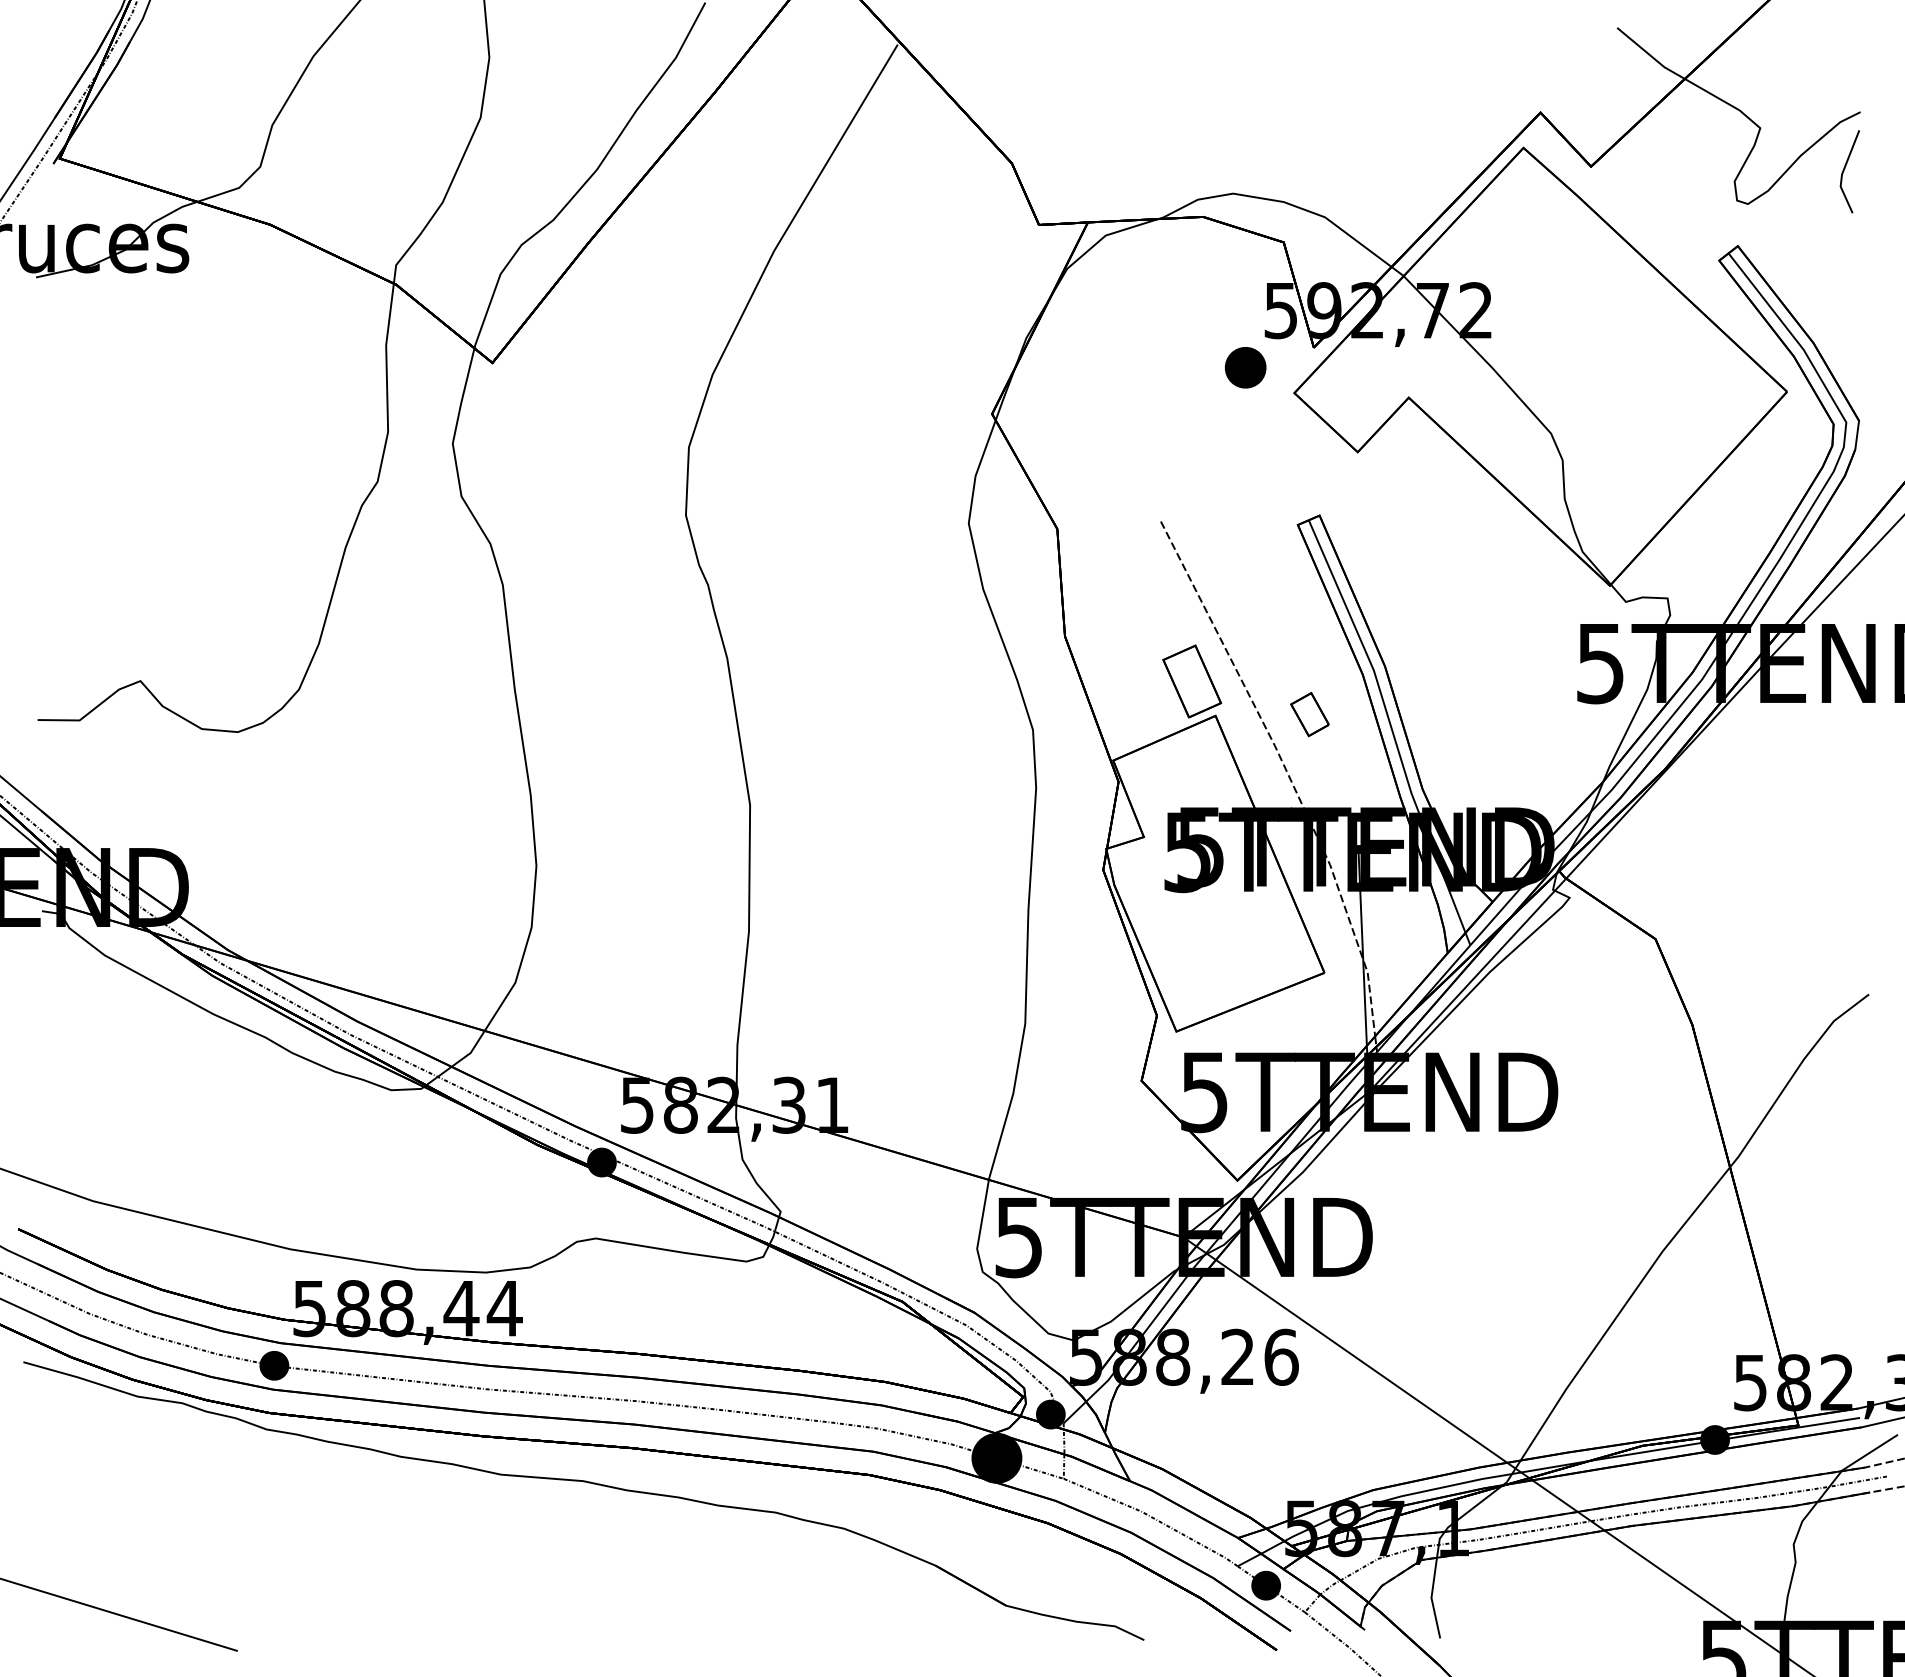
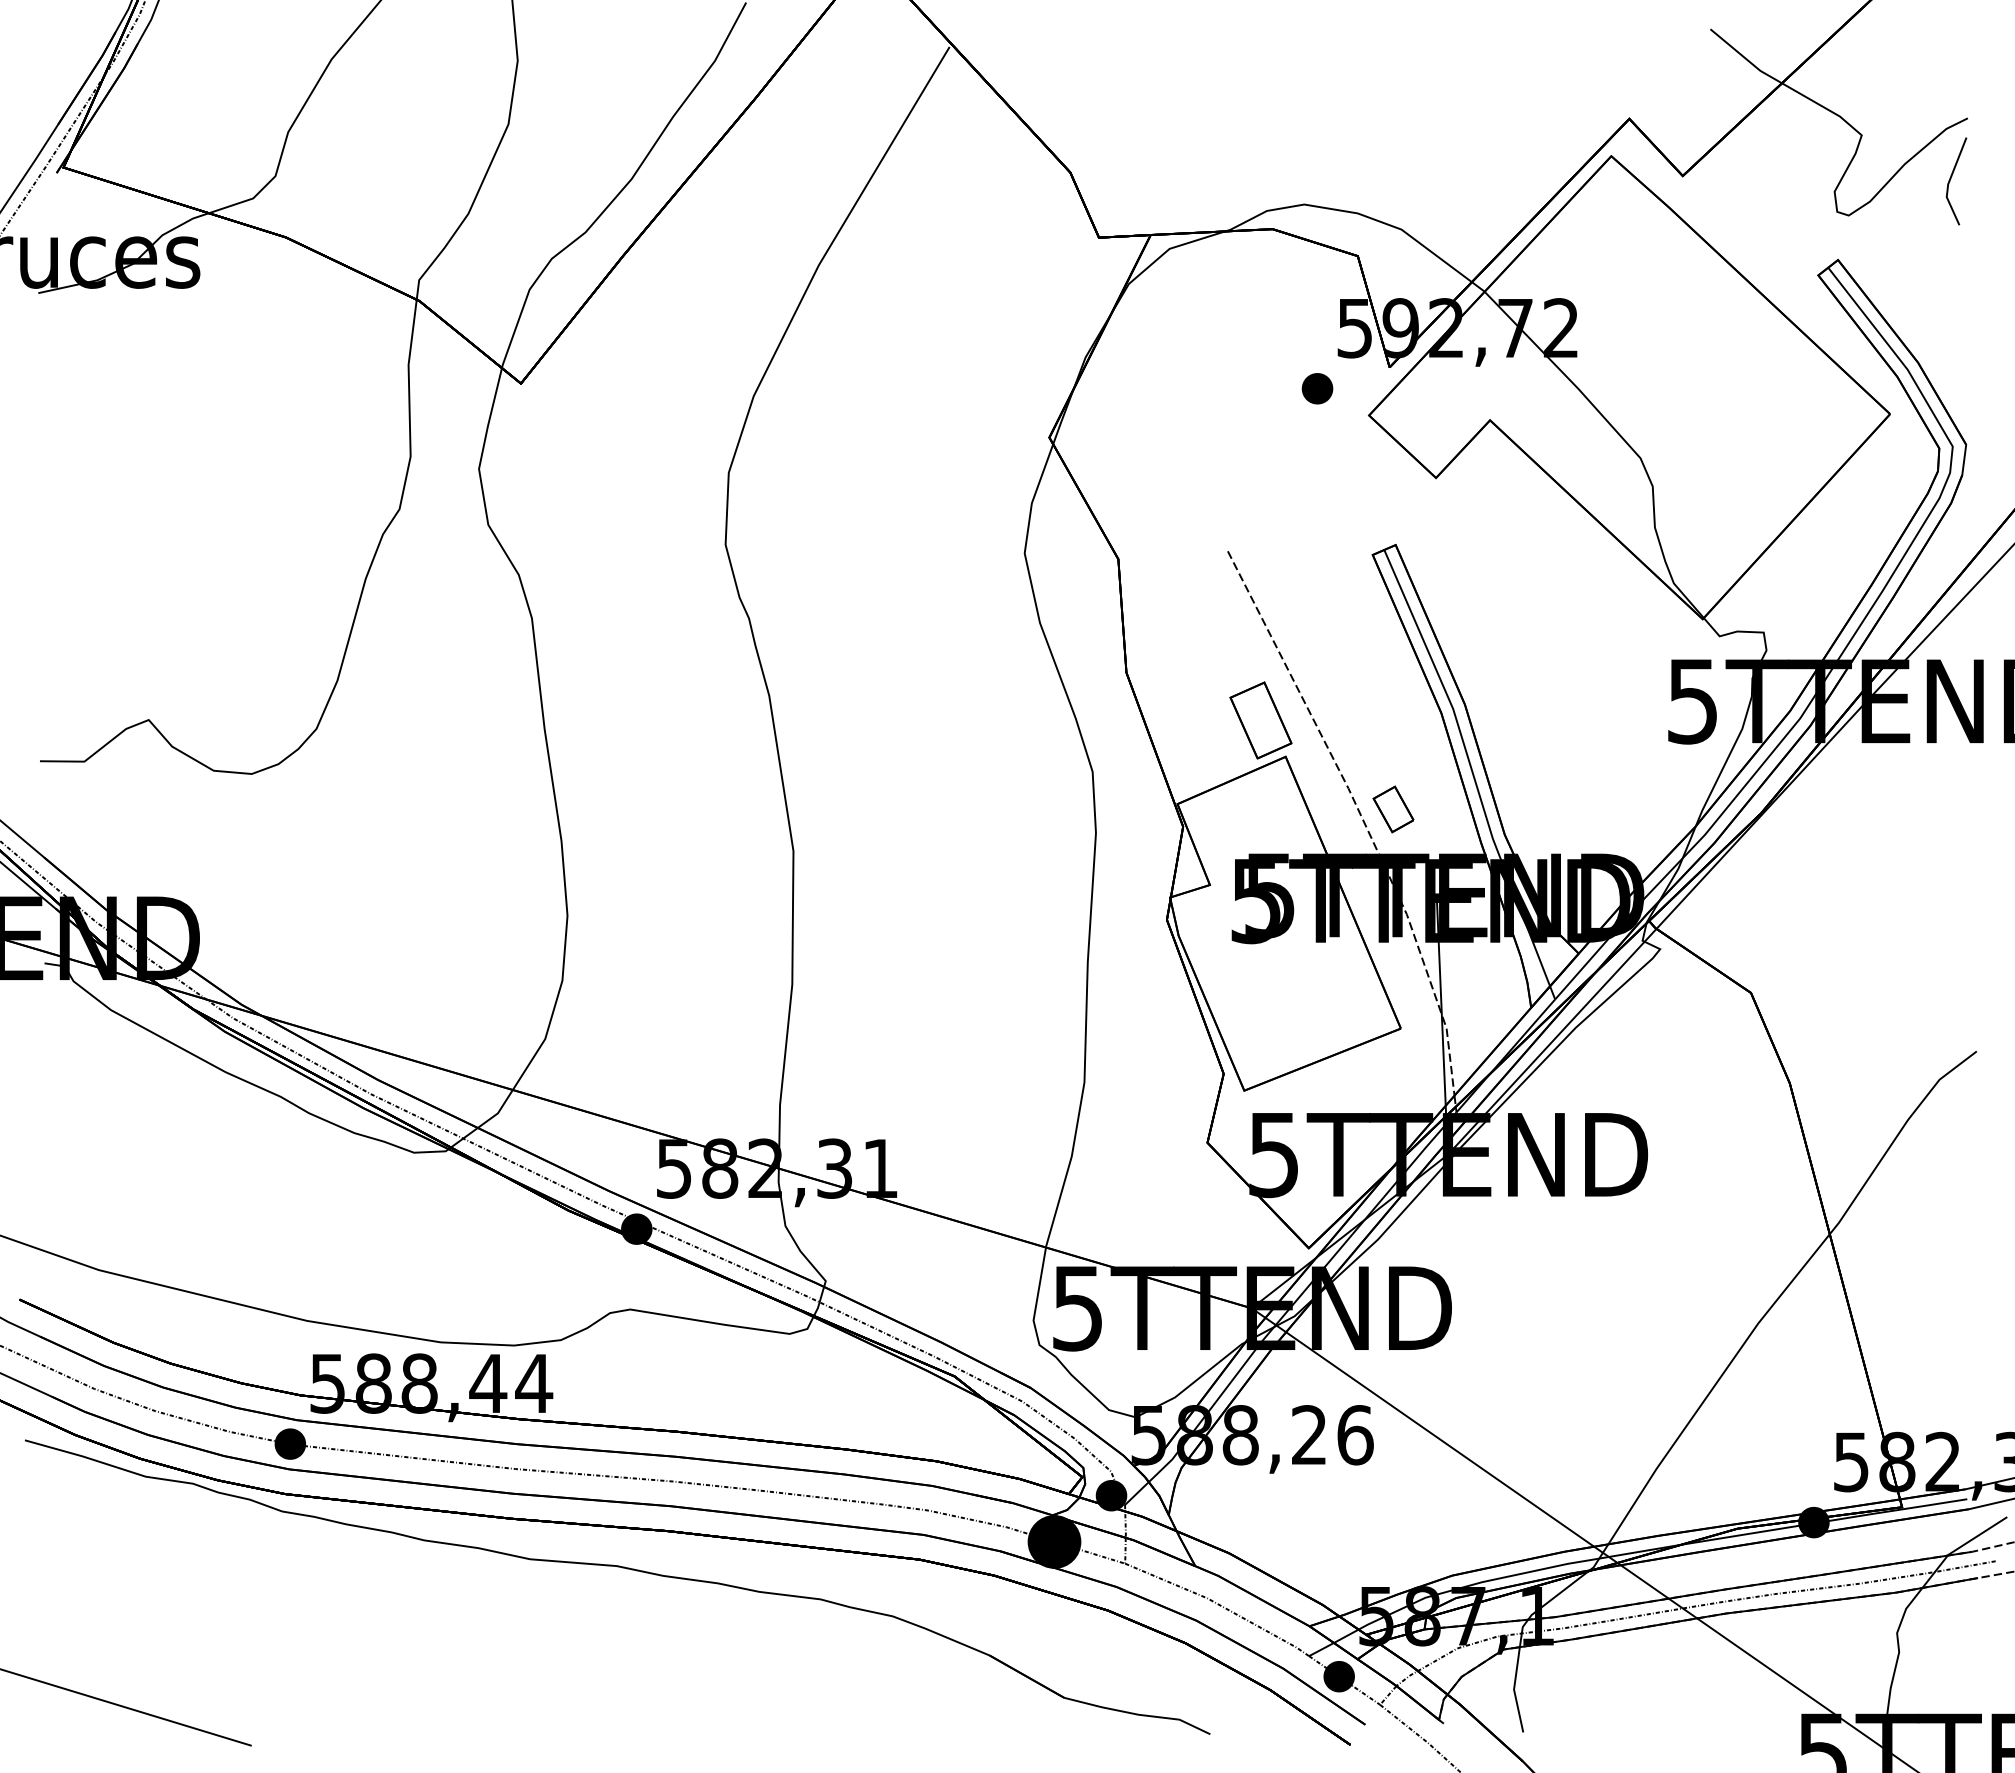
part: (1245, 367) -> (1317, 388), size x0.71
part: (1309, 714) -> (1393, 809), moved

